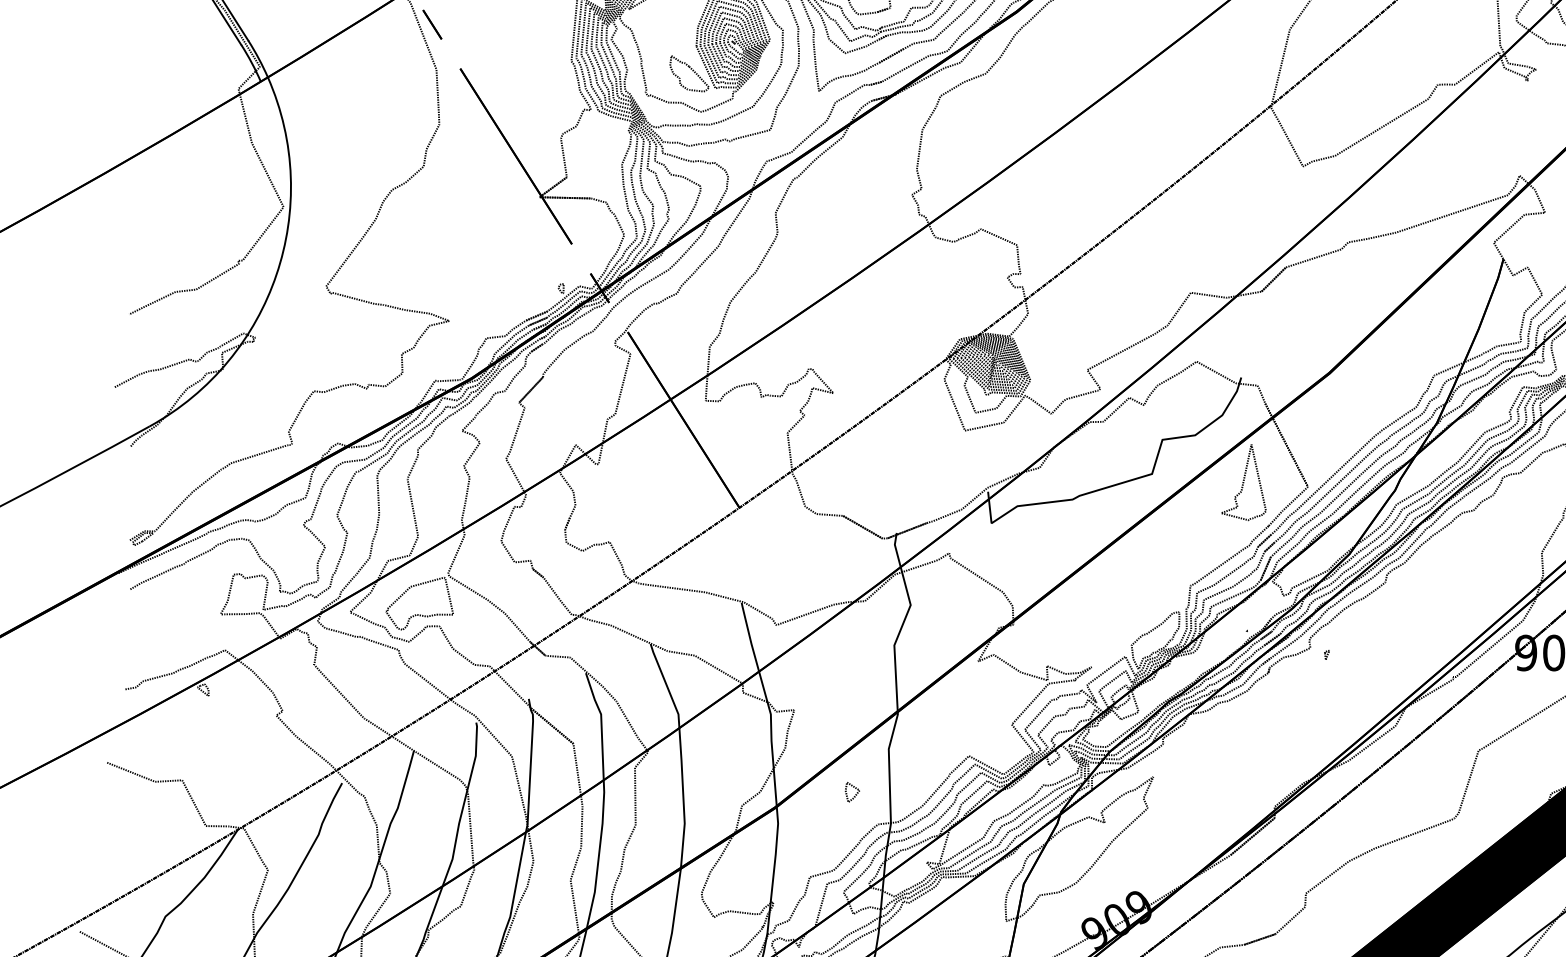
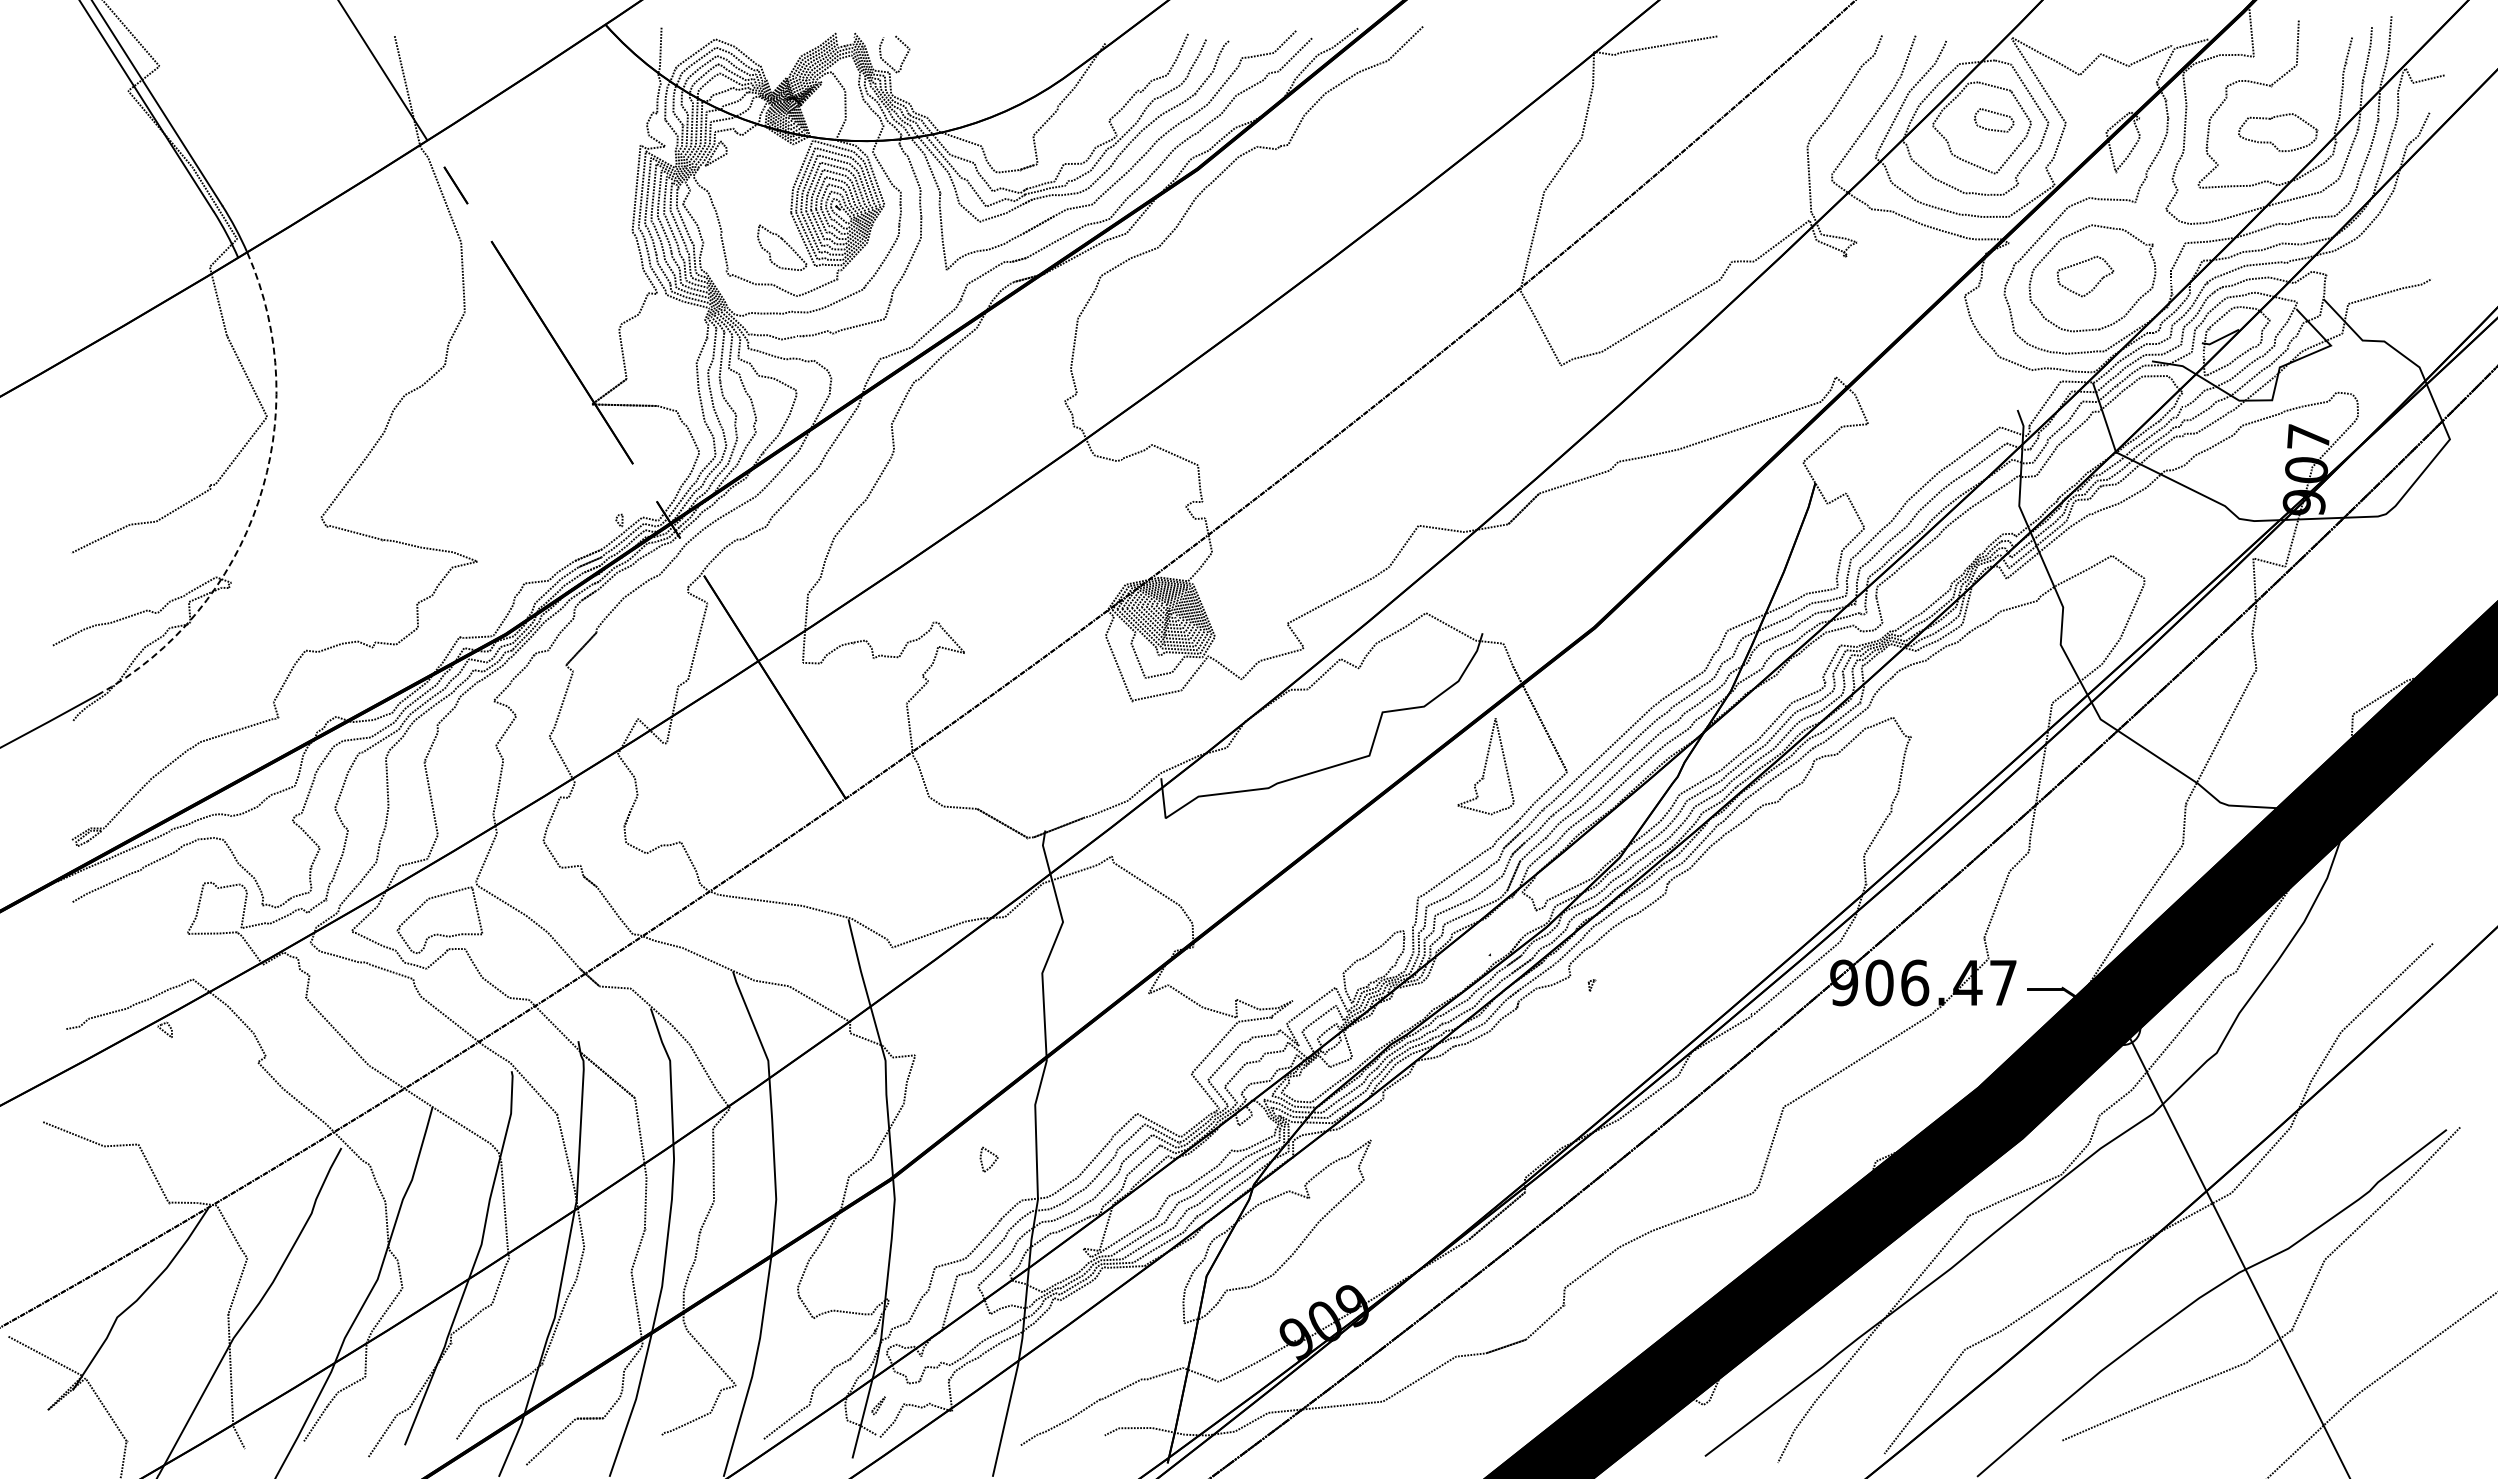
arc: (276, 274) -> (258, 502), solid -> dashed

